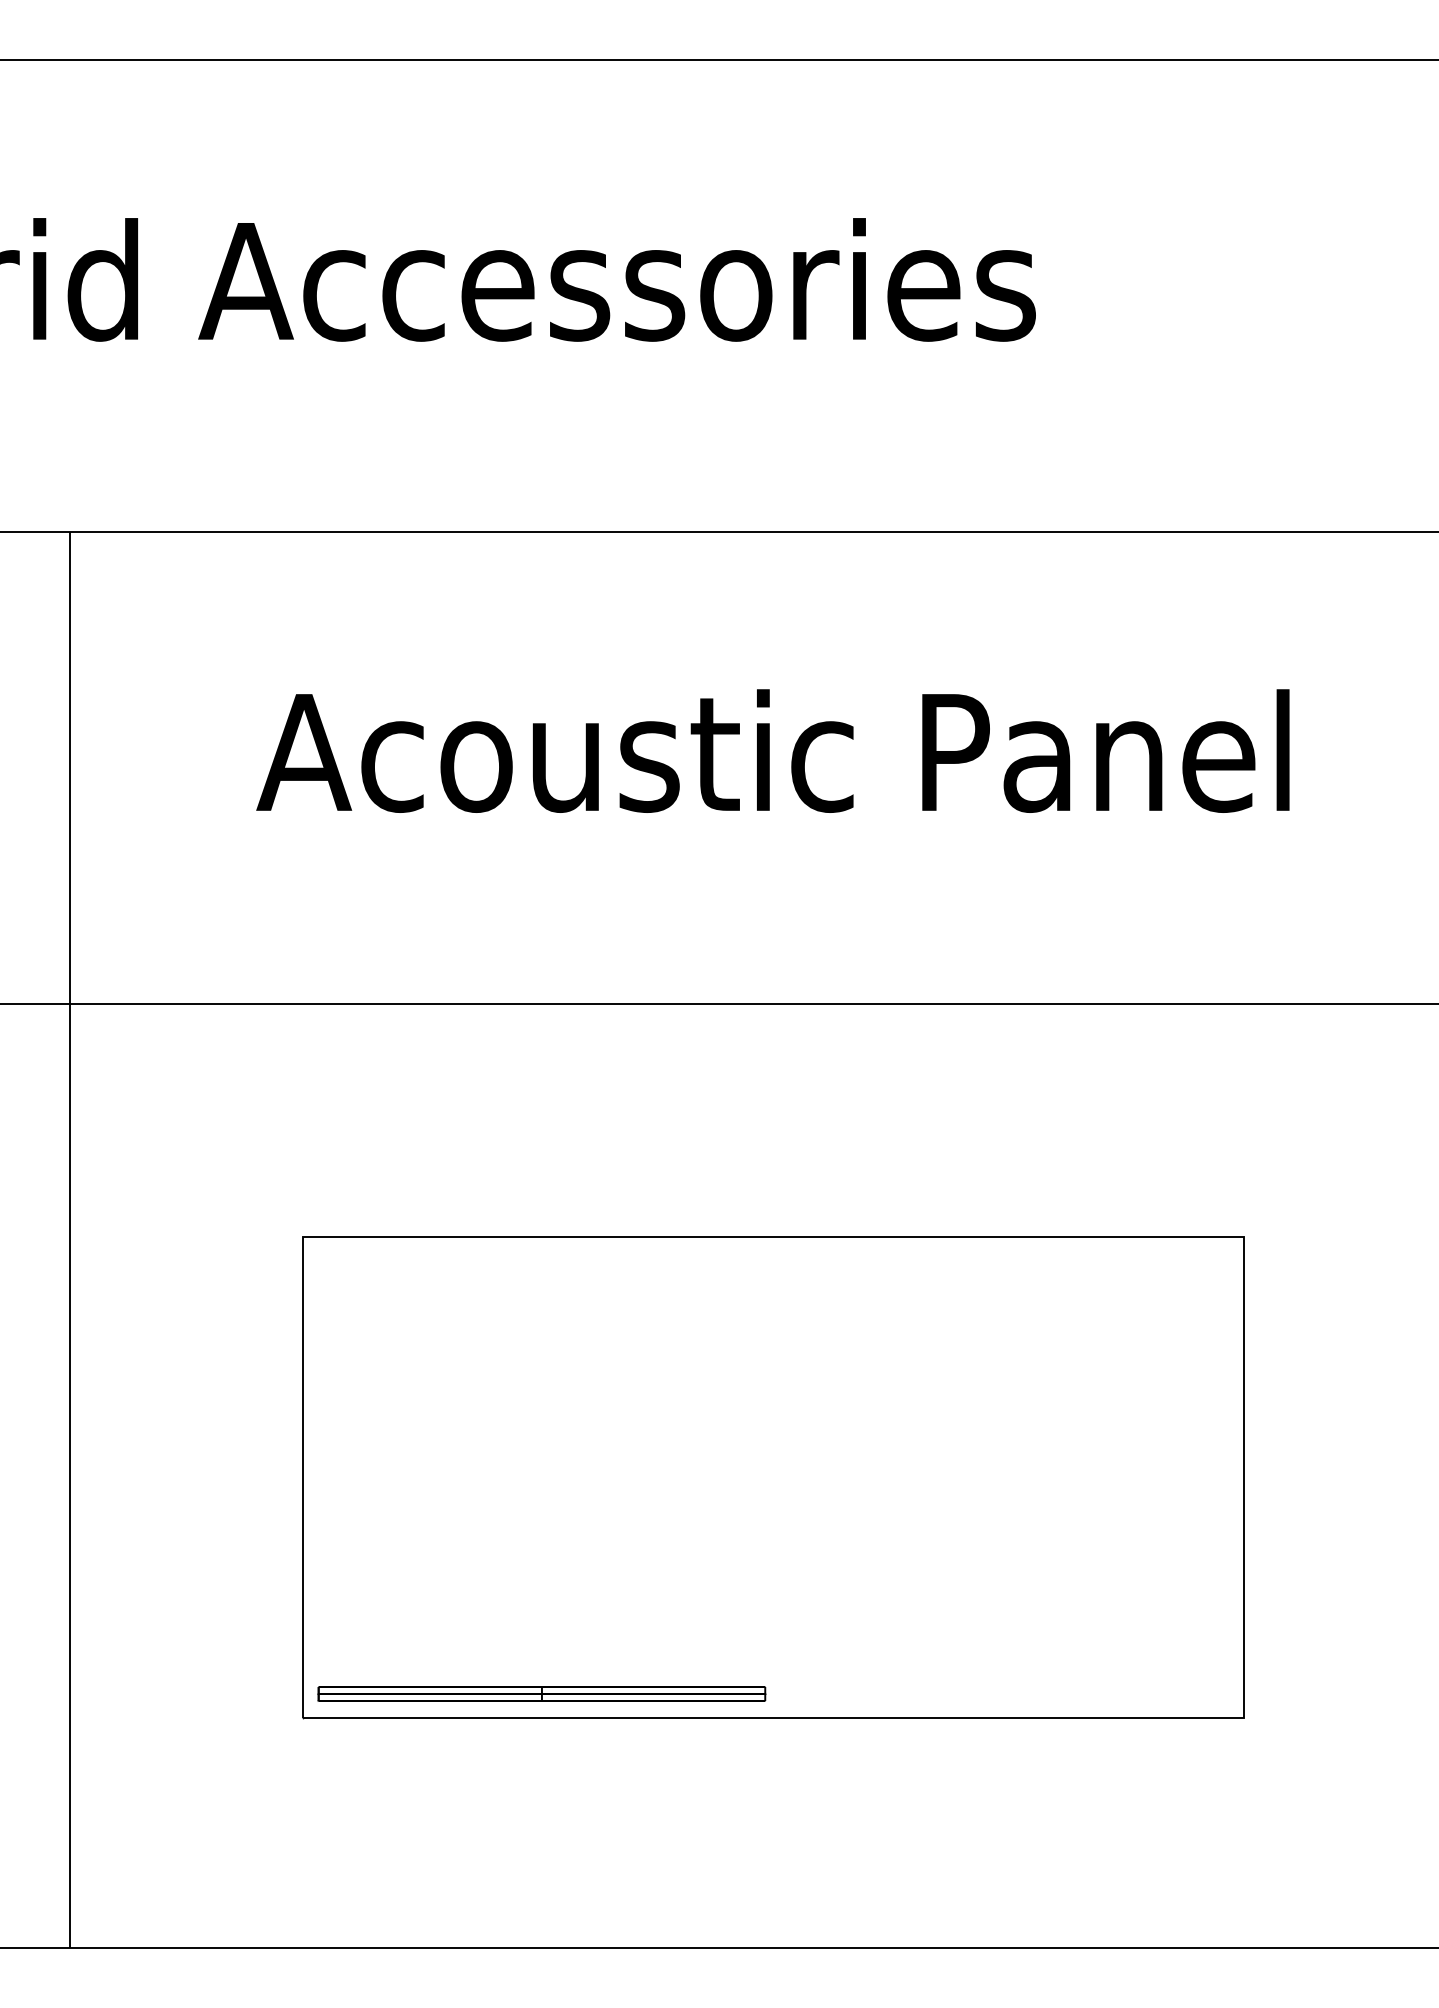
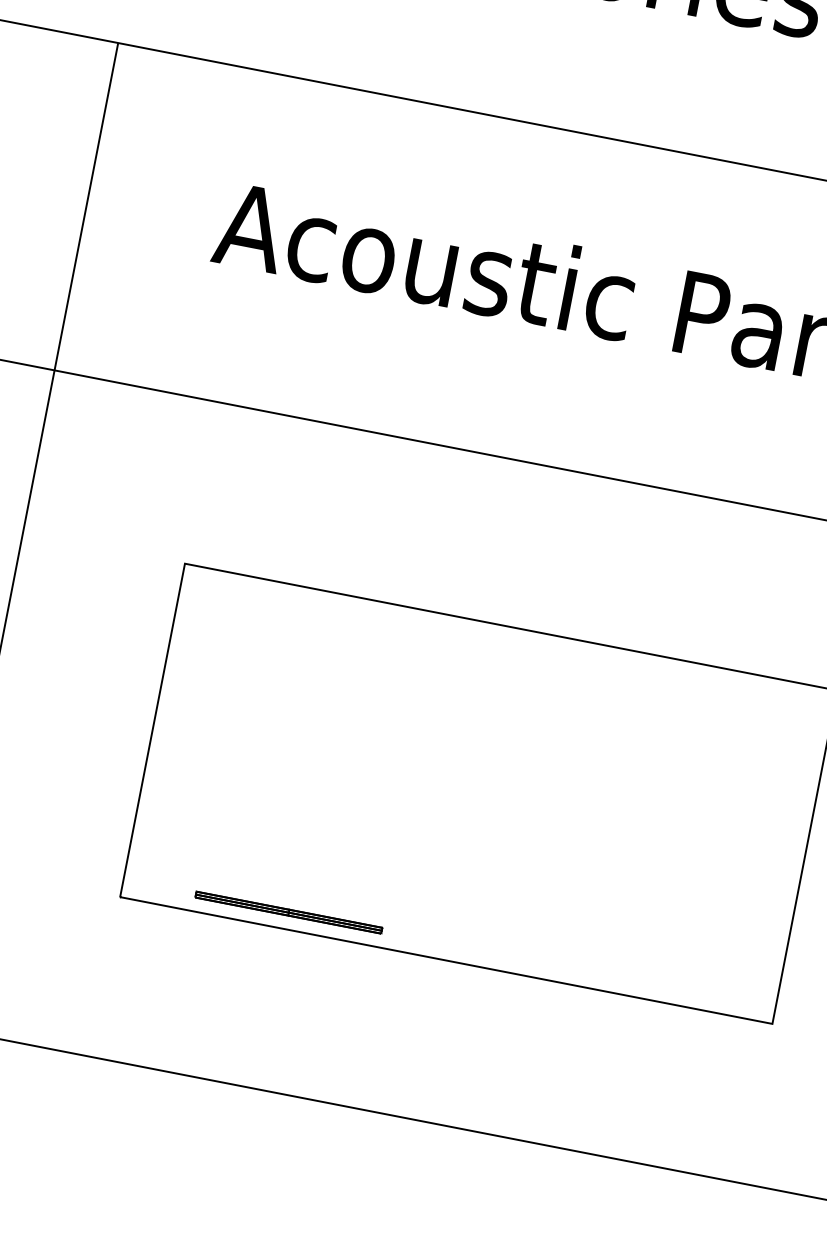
part: (541, 1693) -> (288, 912), size x0.6

